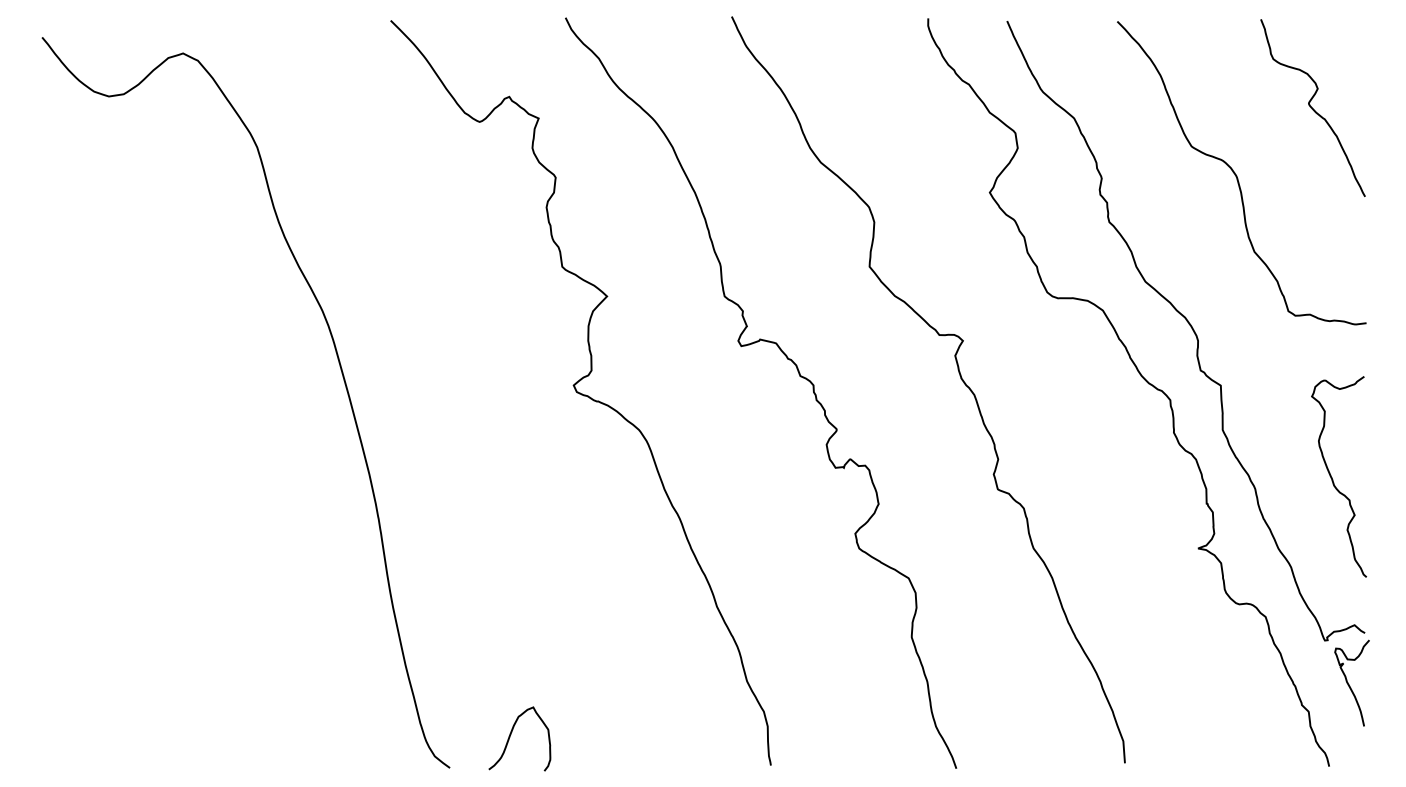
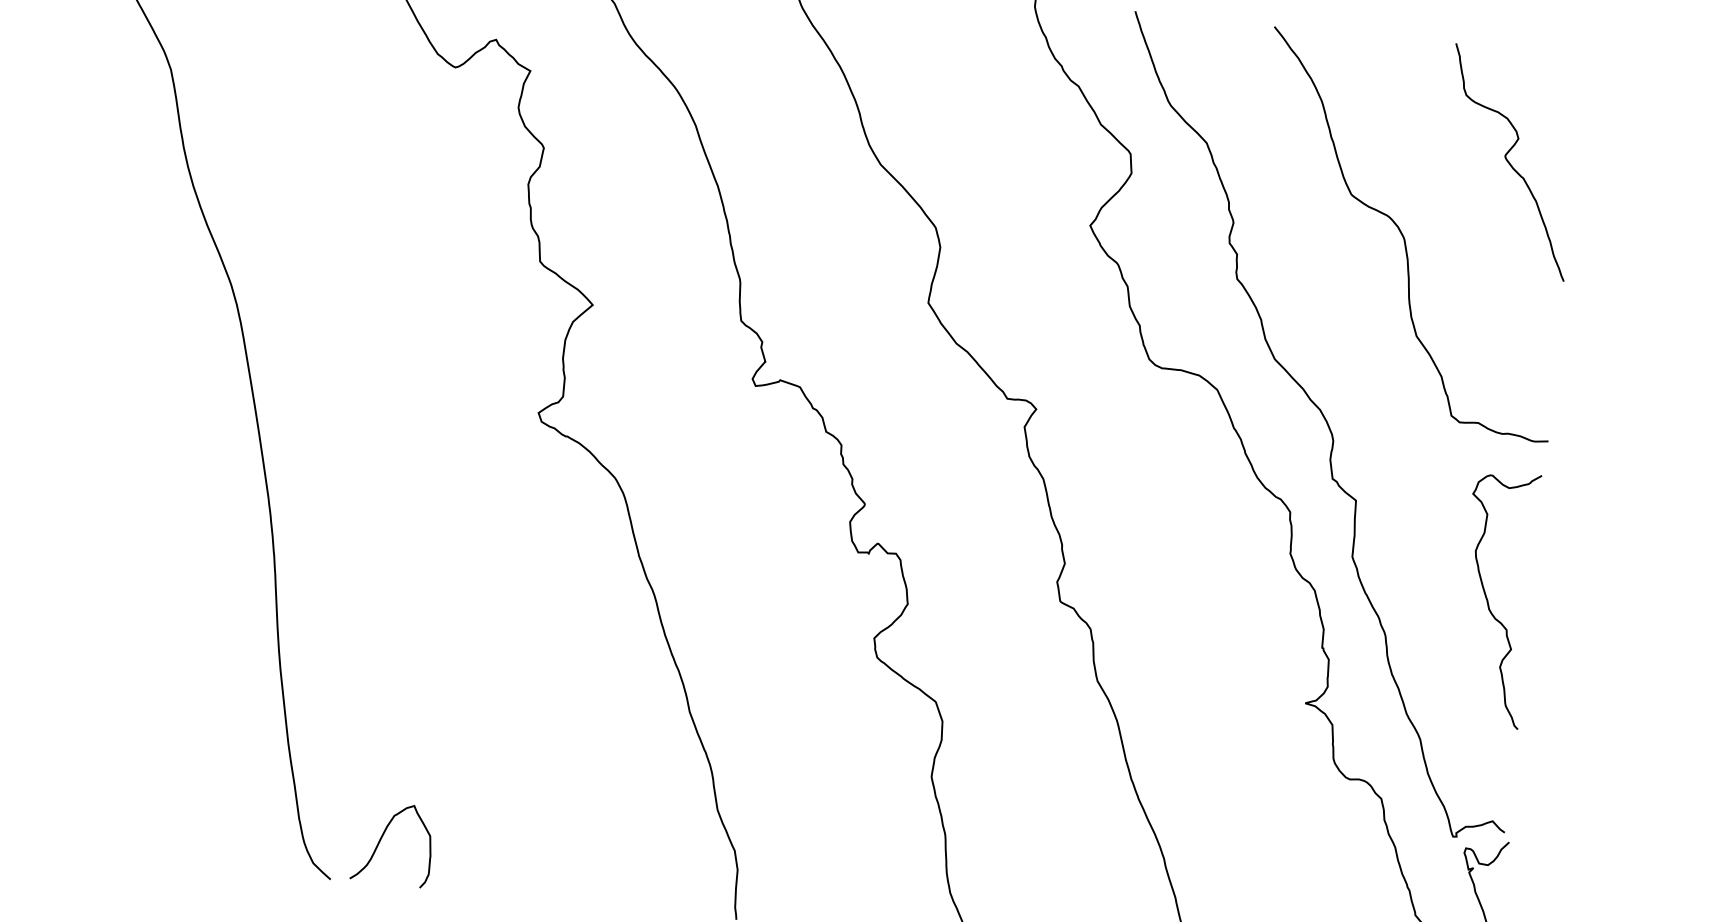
curve: (1333, 479) -> (1489, 601), moved
curve: (511, 734) -> (383, 837), moved

